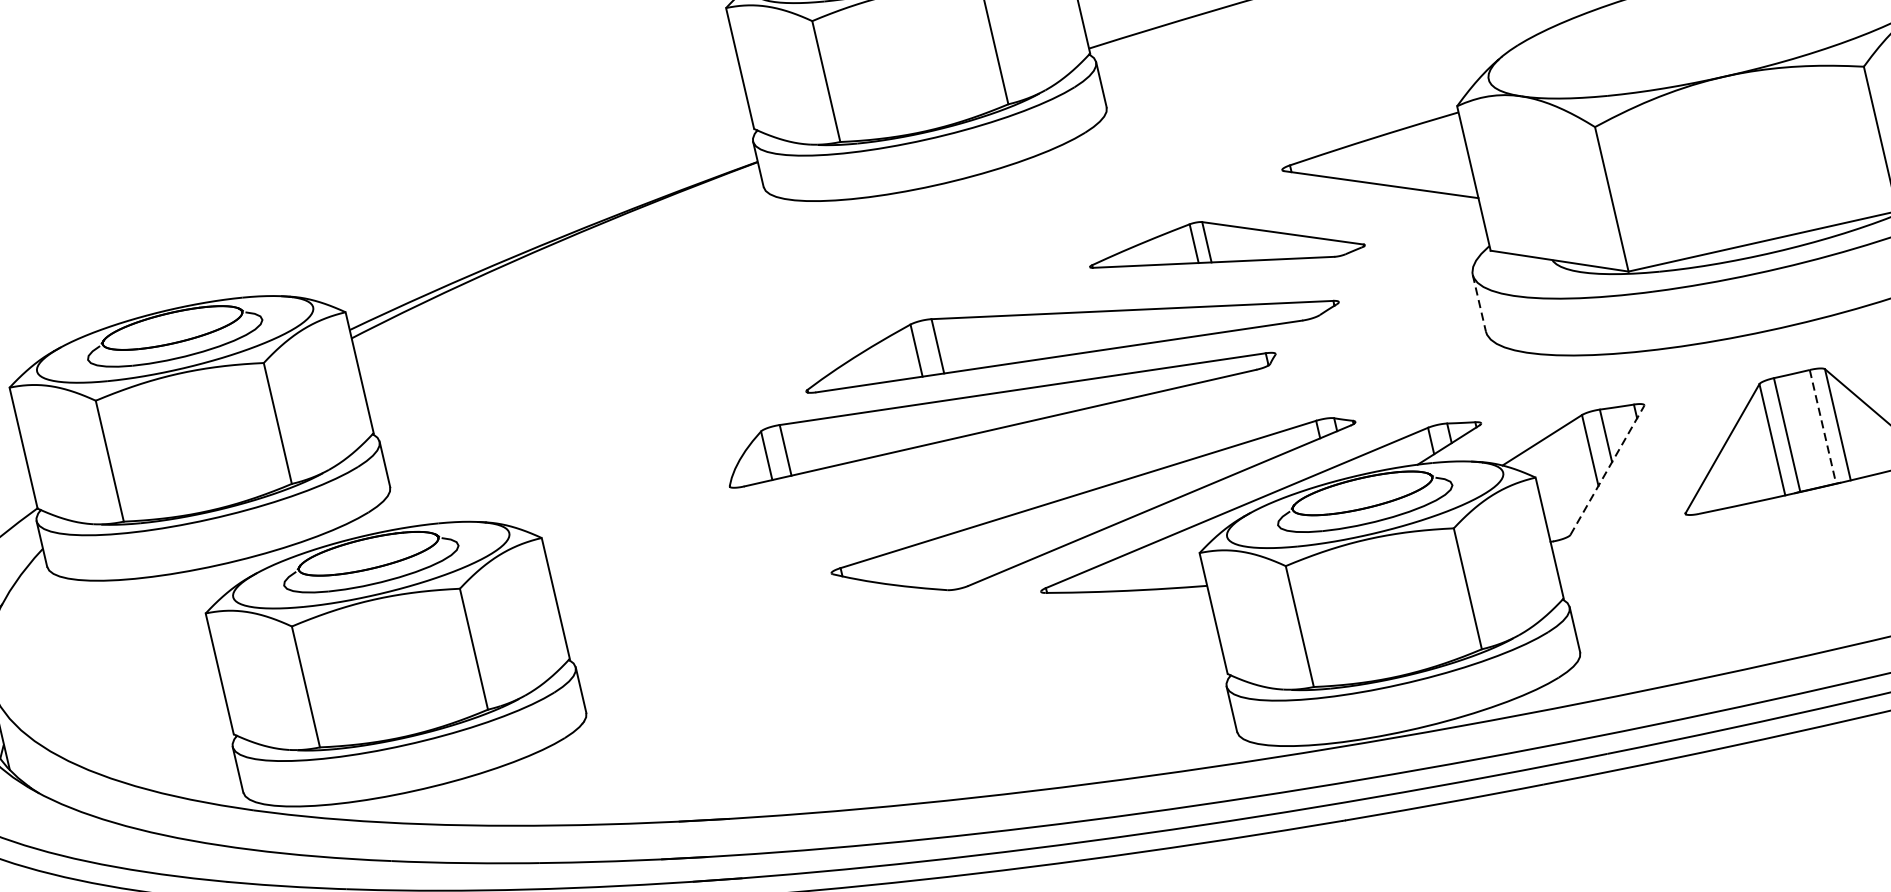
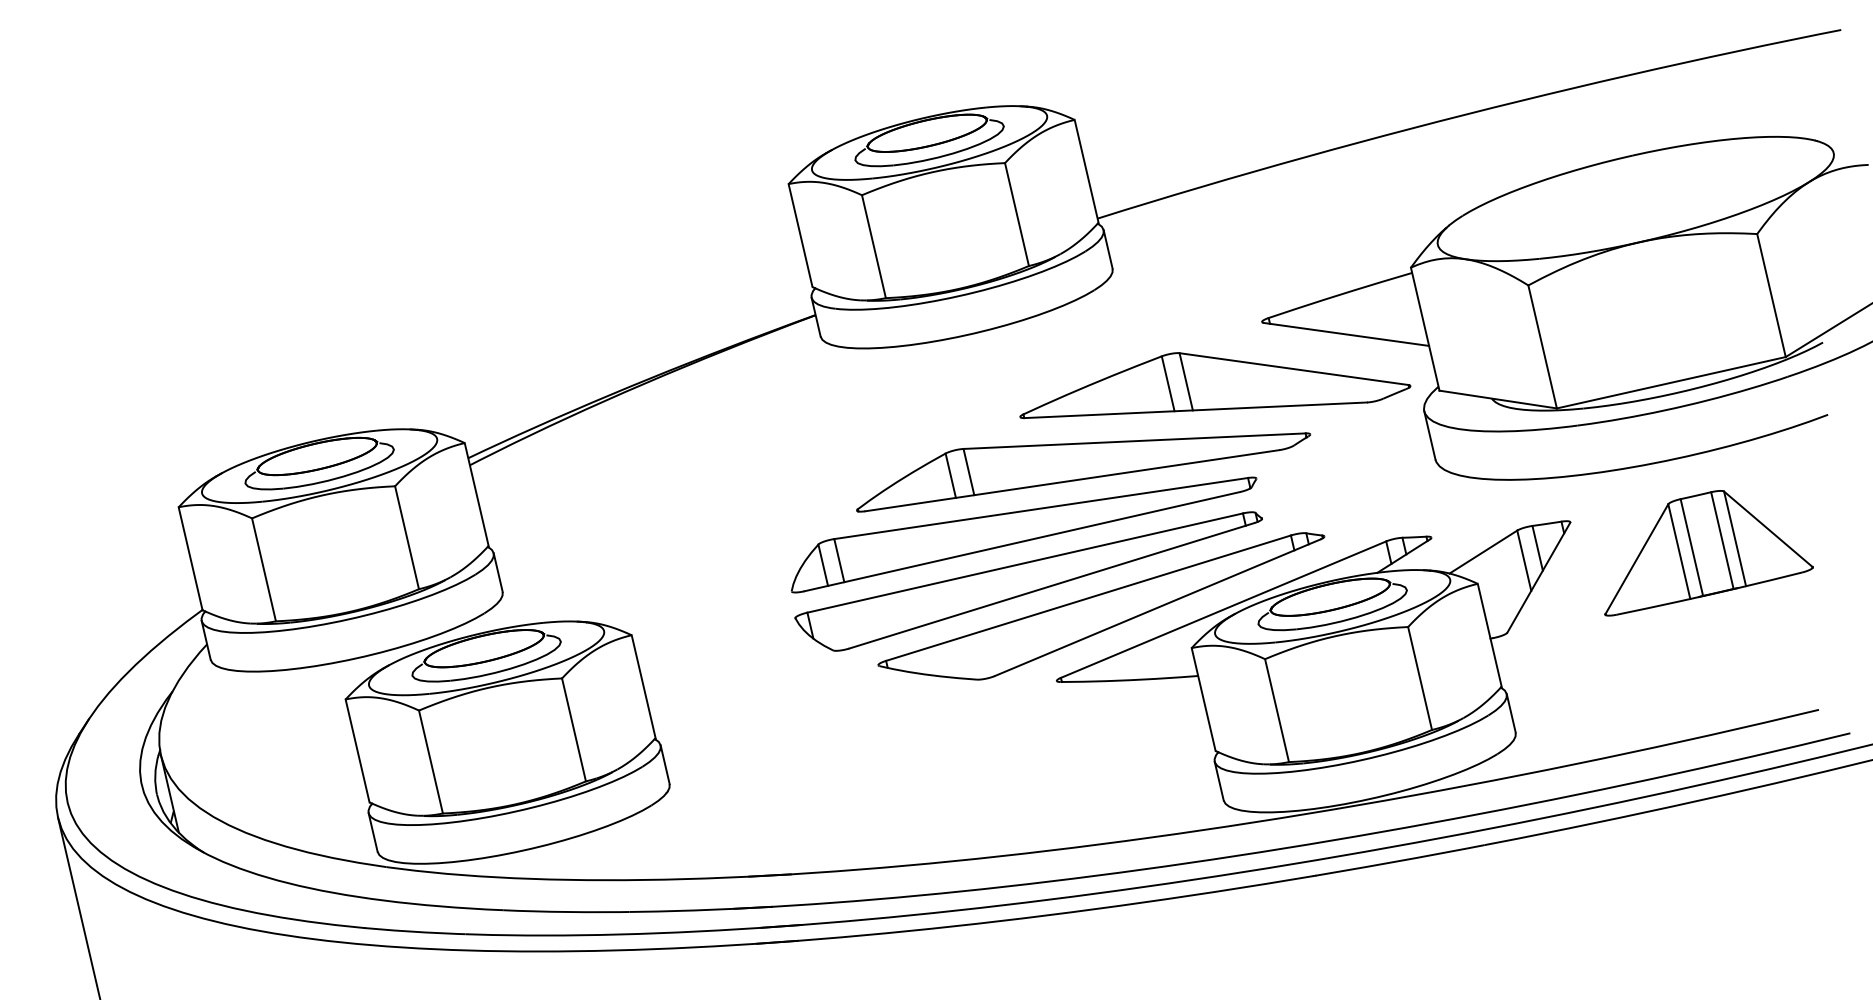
part: (1227, 244) -> (1215, 385), size x1.67
line: (1478, 303) -> (1429, 435), dashed -> solid
line: (1823, 426) -> (1722, 540), dashed -> solid
line: (1608, 470) -> (1539, 577), dashed -> solid
part: (1007, 474) -> (1028, 581), added

